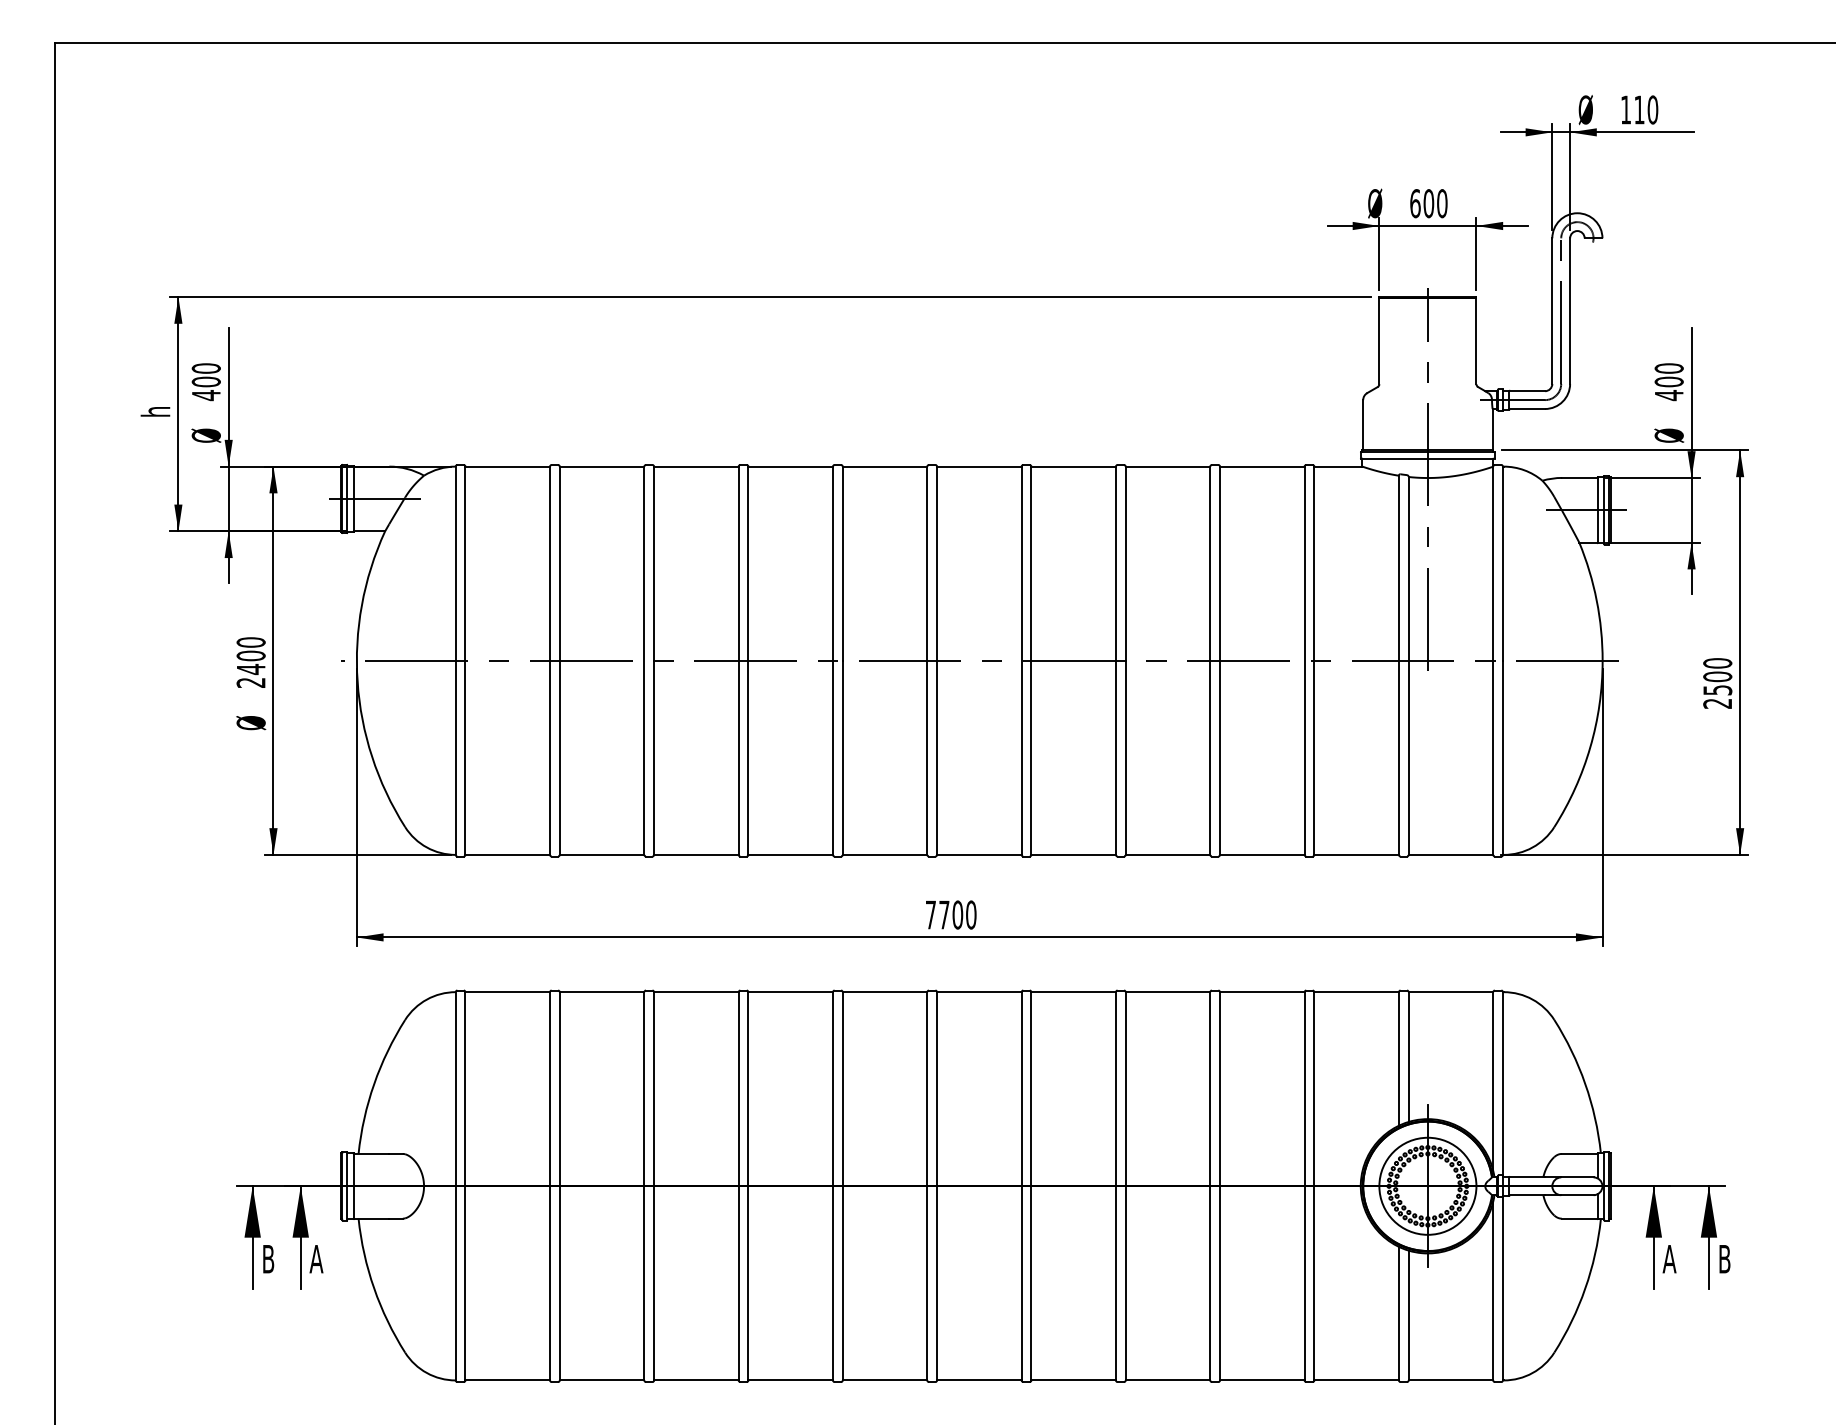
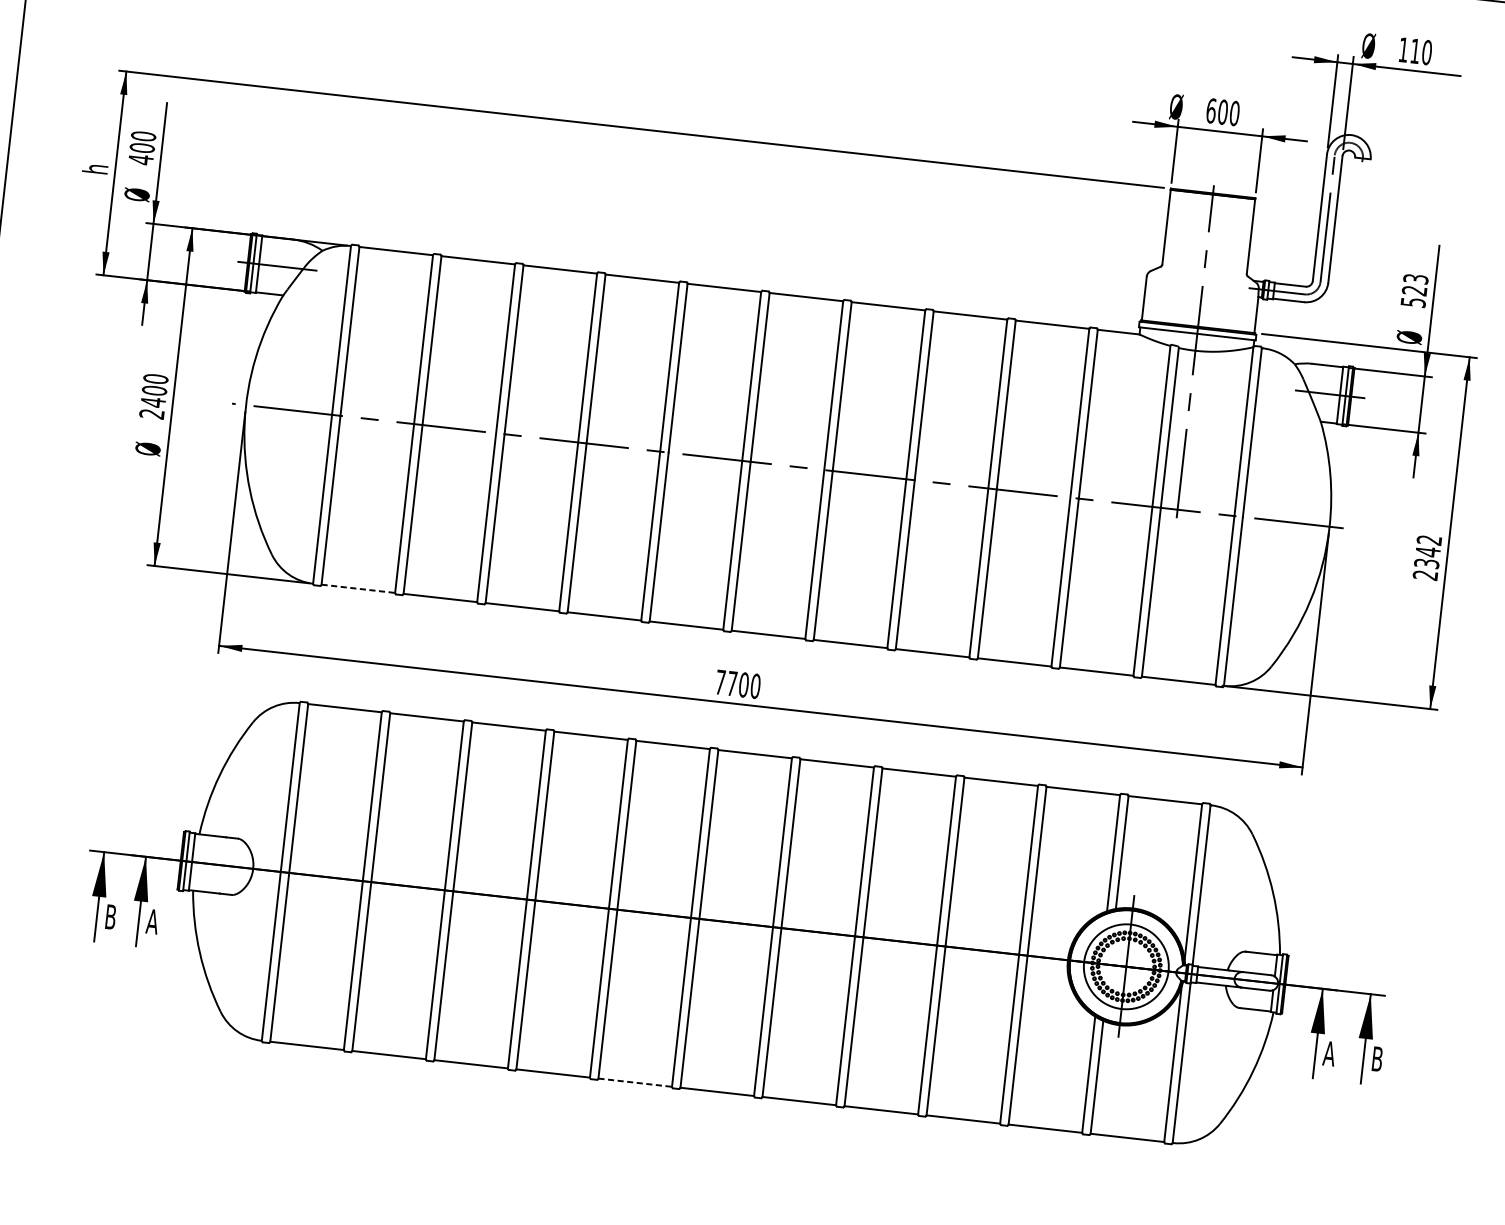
text: (1668, 382) -> (1414, 291), 400 -> 523
text: (1717, 676) -> (1427, 551), 2500 -> 2342
line: (508, 854) -> (359, 588), solid -> dashed
line: (885, 1380) -> (635, 1082), solid -> dashed

